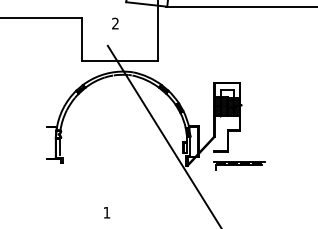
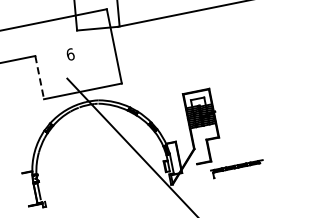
text: (115, 23) -> (70, 54), 2 -> 6
line: (81, 40) -> (39, 78), solid -> dashed
part: (239, 165) -> (237, 168), moved

